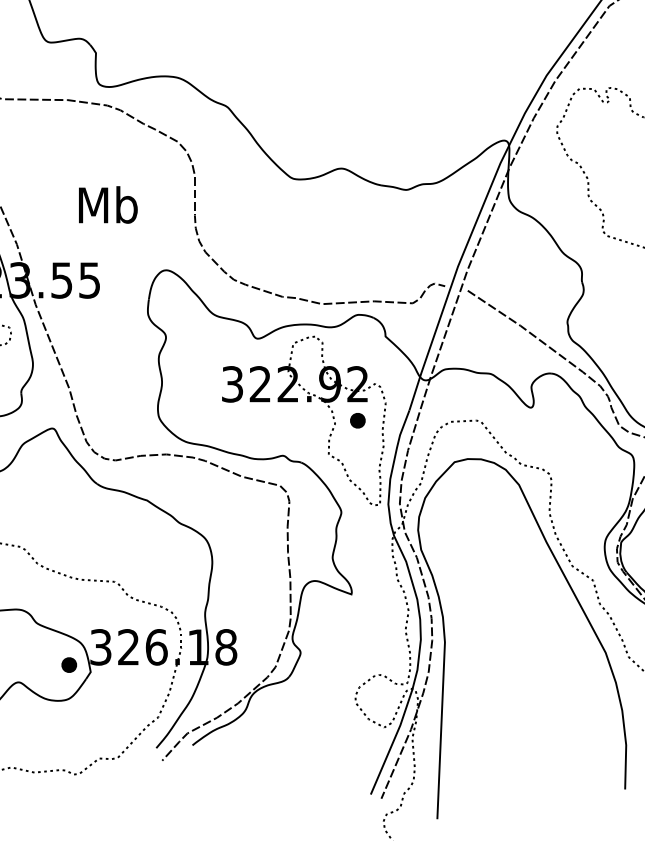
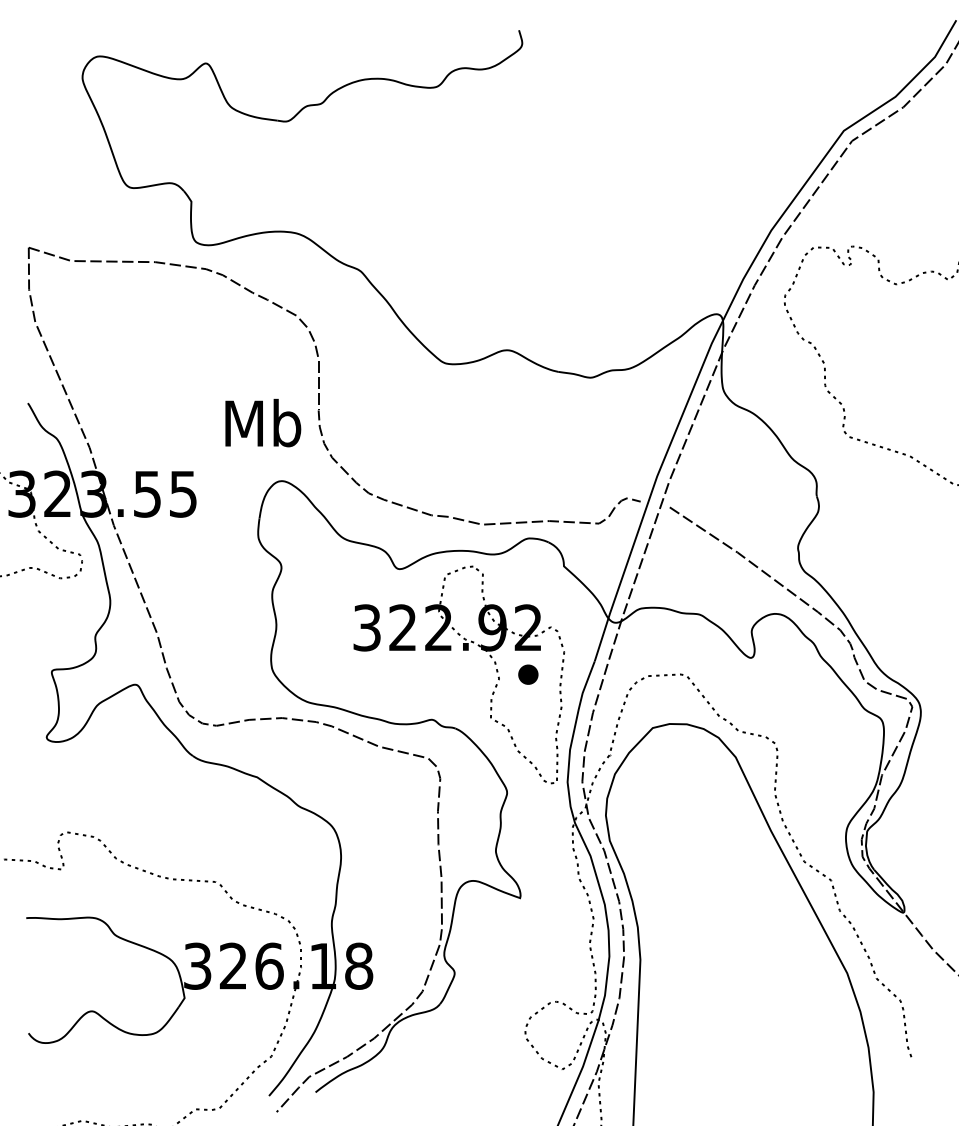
text: (108, 204) -> (263, 422), moved
part: (69, 665) -> (157, 989), removed

